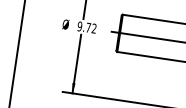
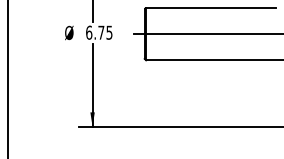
text: (87, 27) -> (99, 32), 9.72 -> 6.75

